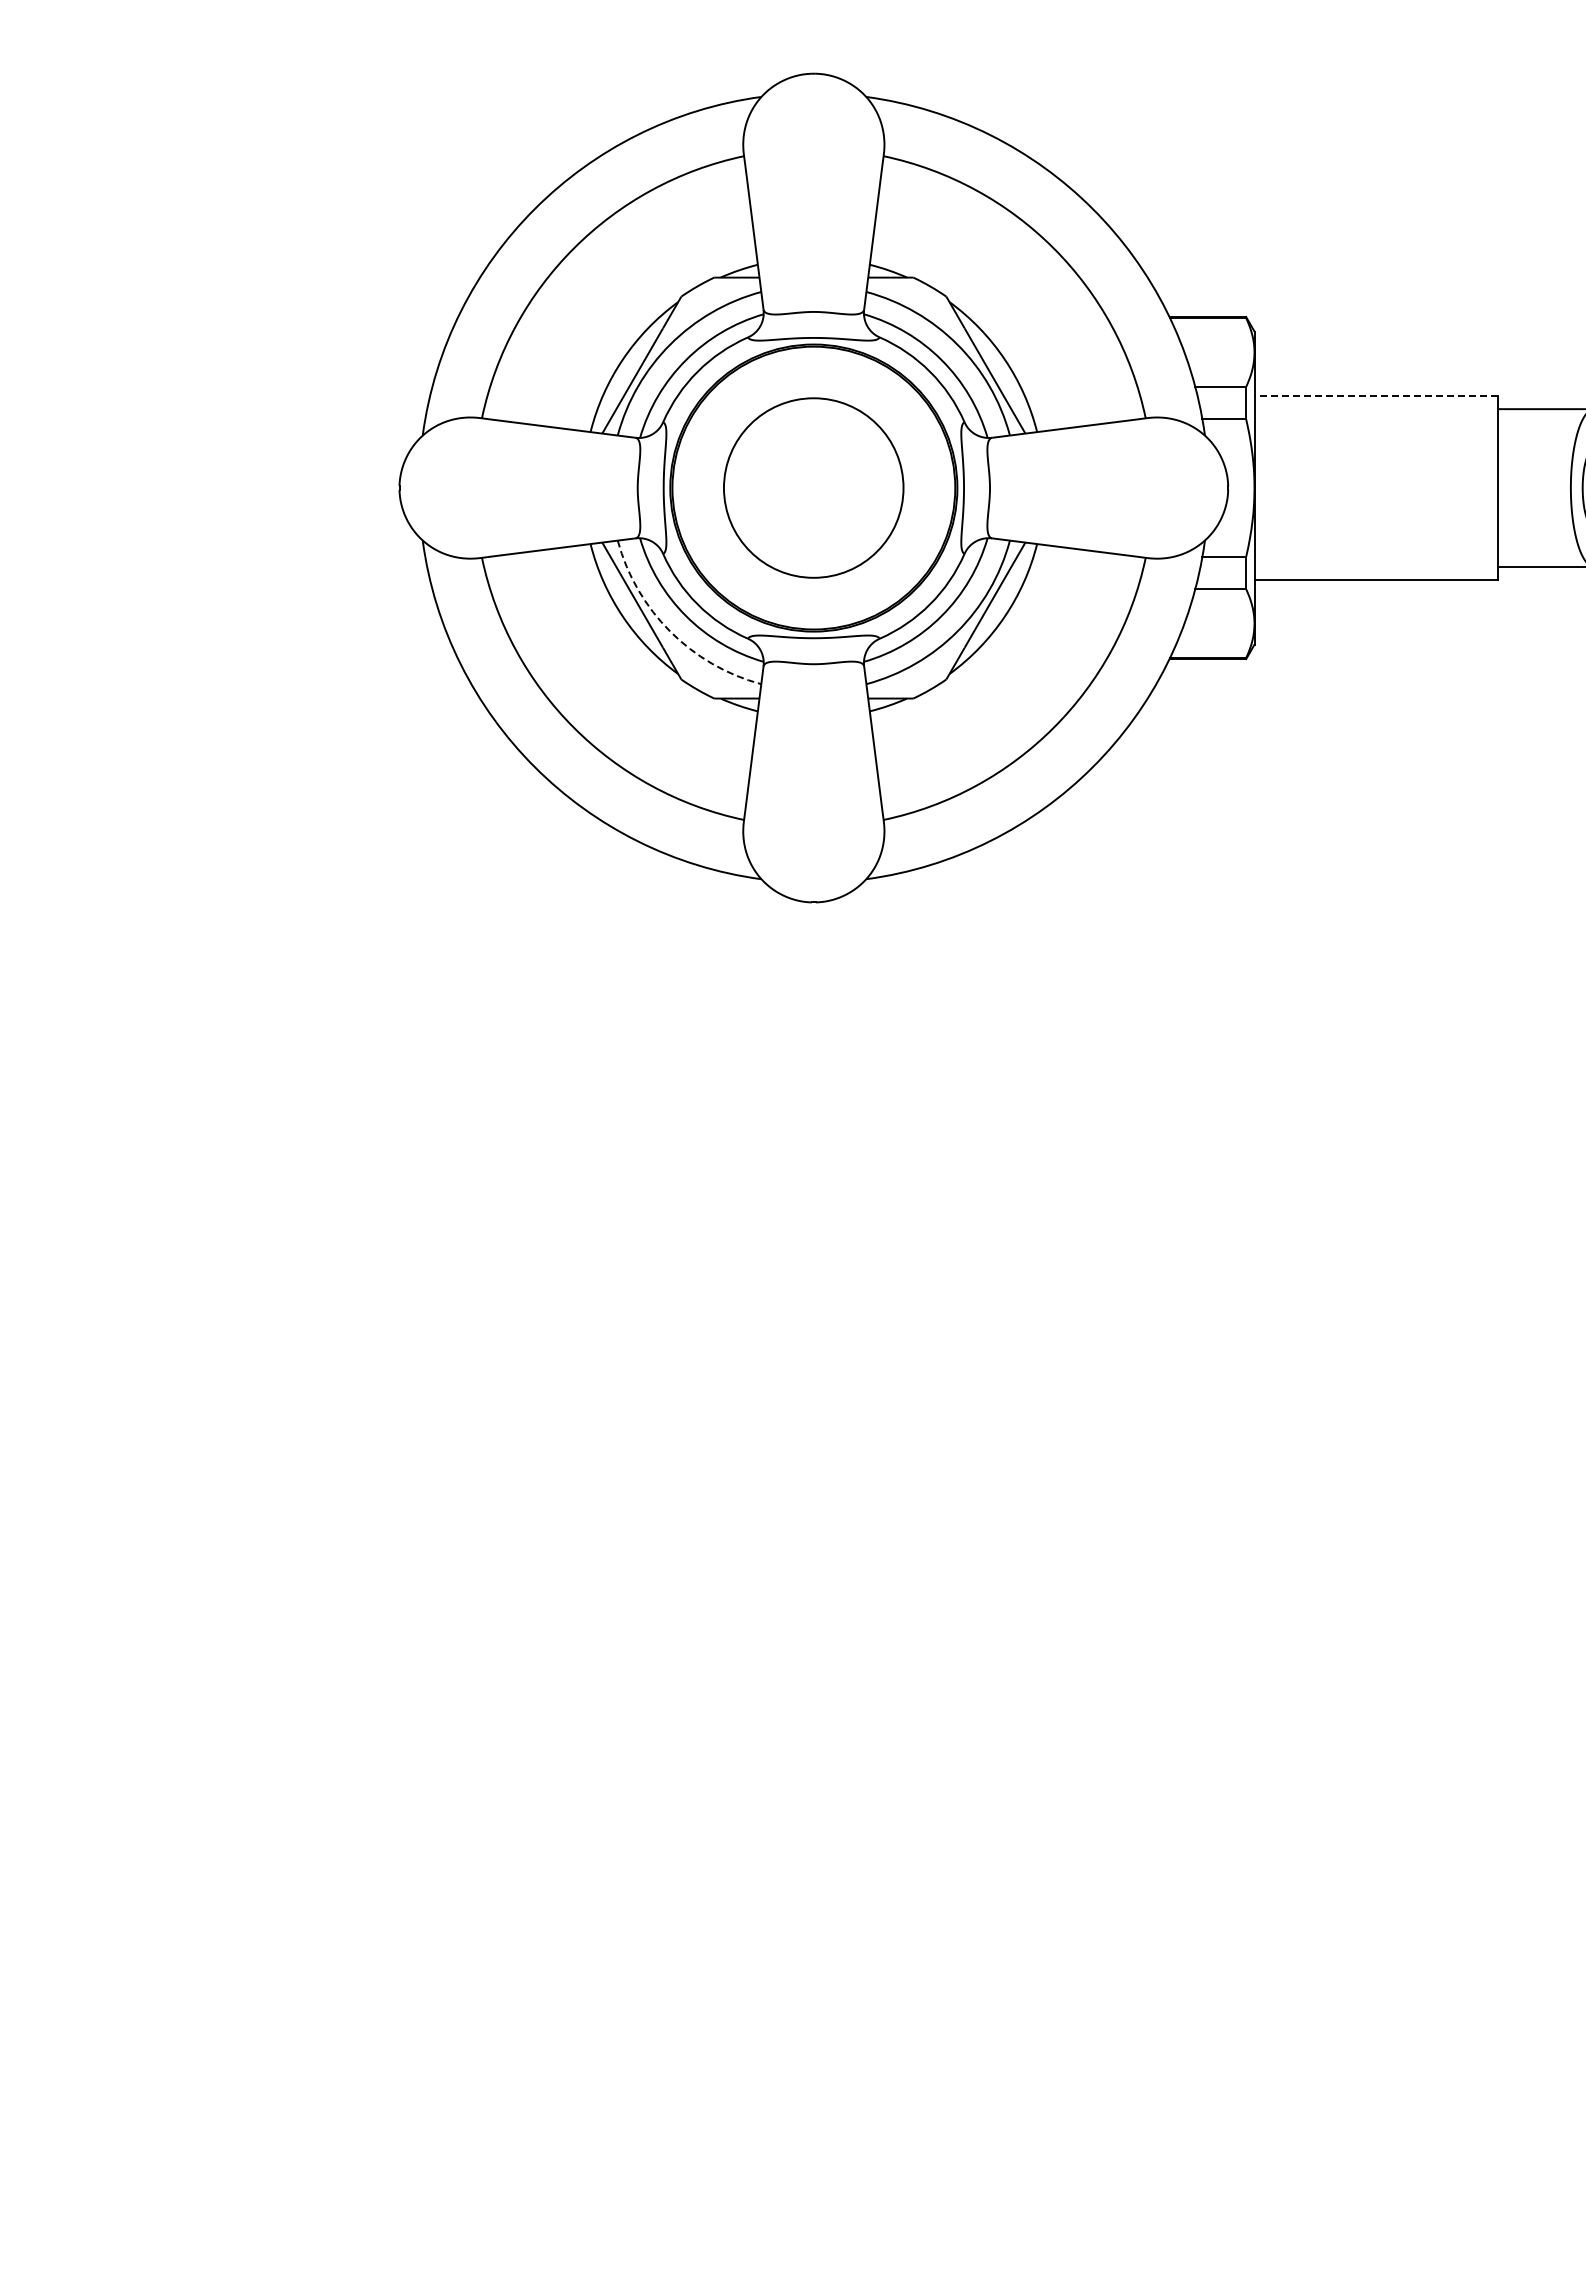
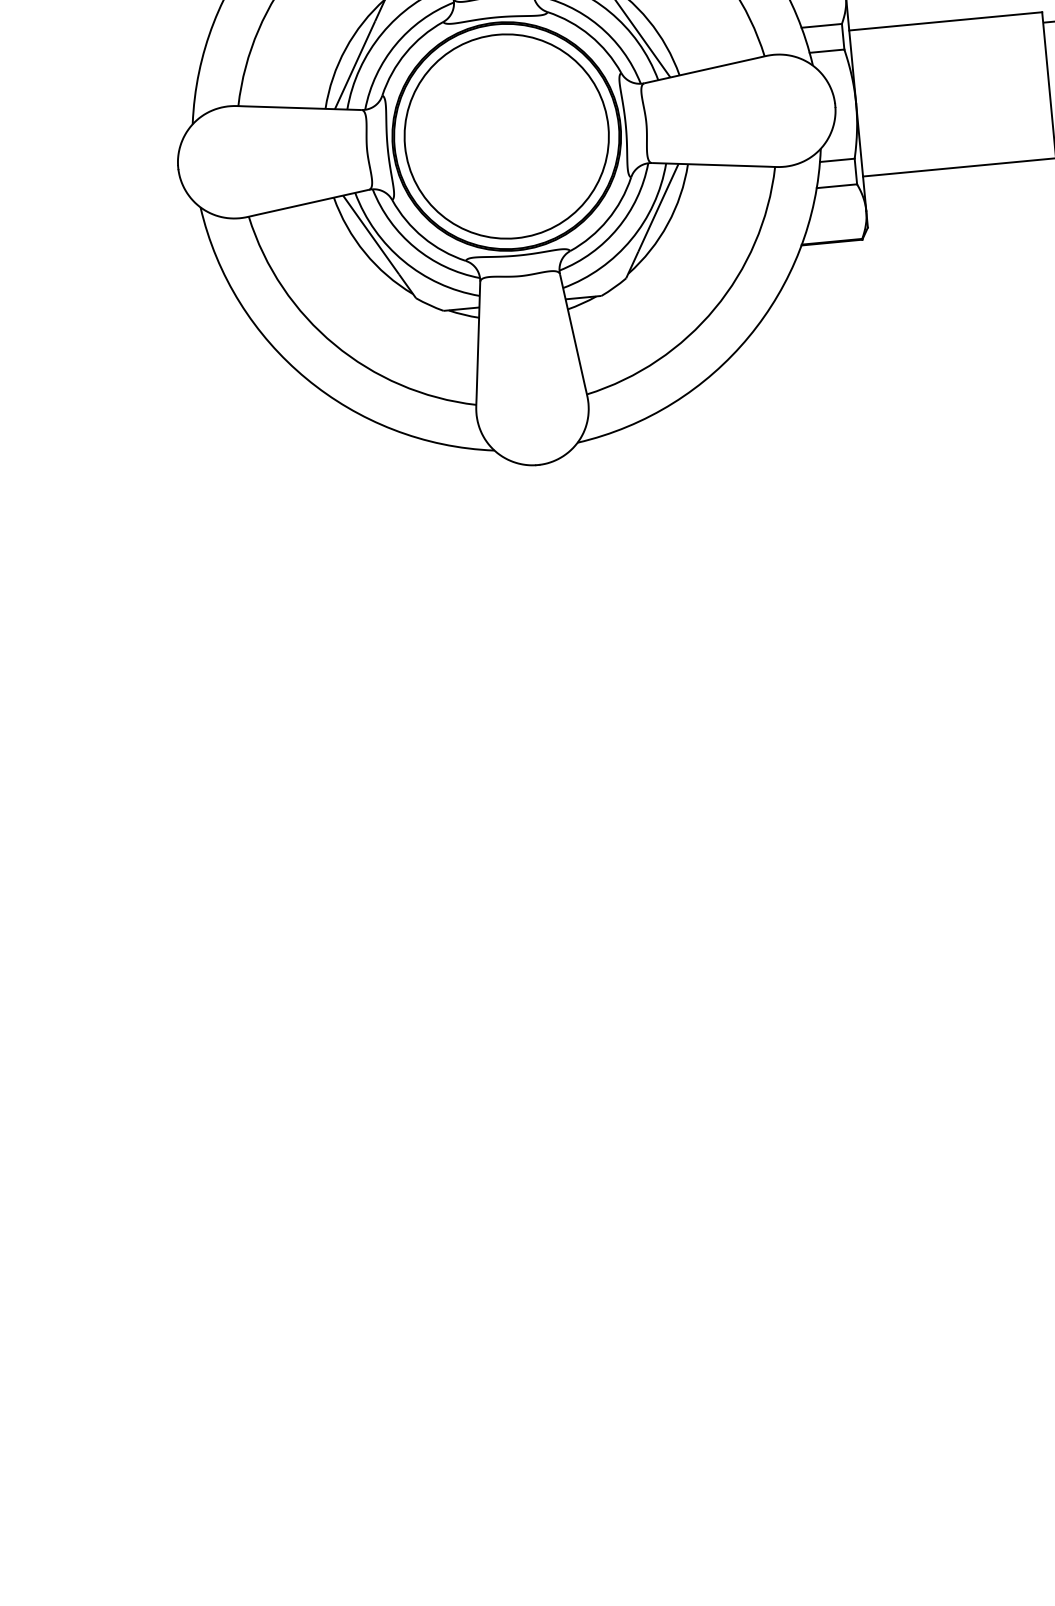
line: (1376, 396) -> (945, 21), dashed -> solid
circle: (813, 487) -> (506, 136), size x1.43
arc: (670, 631) -> (403, 260), dashed -> solid

